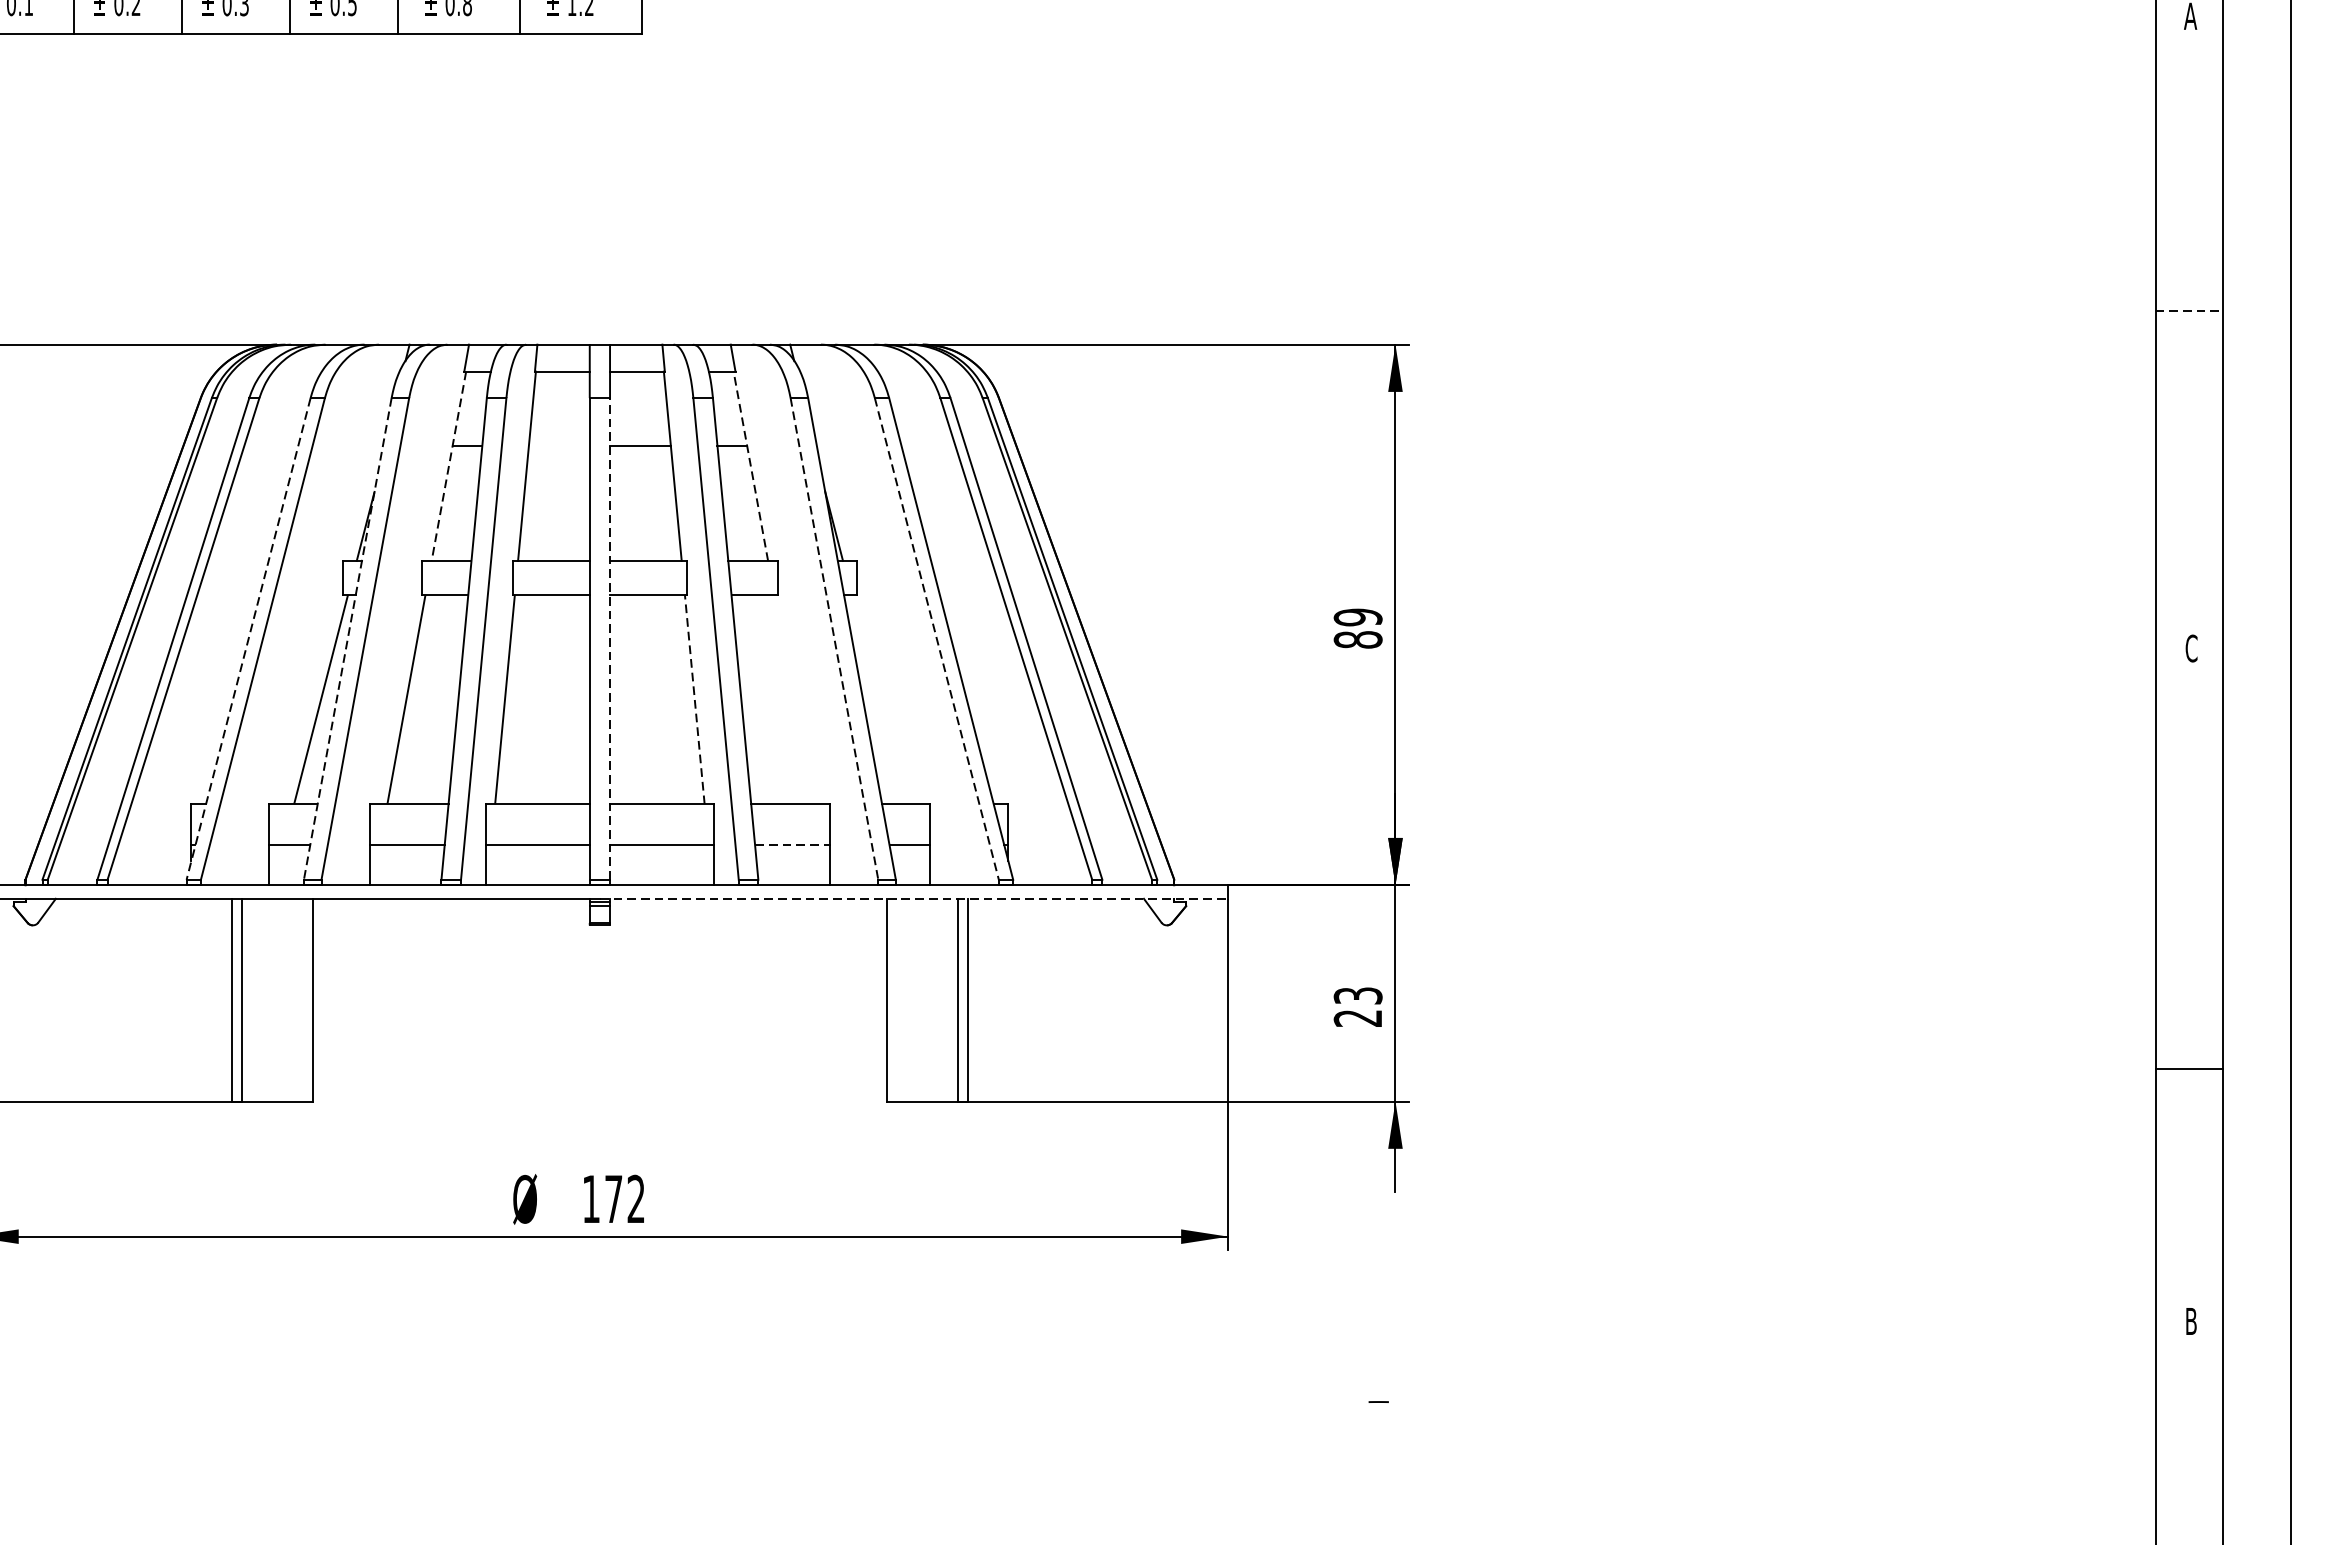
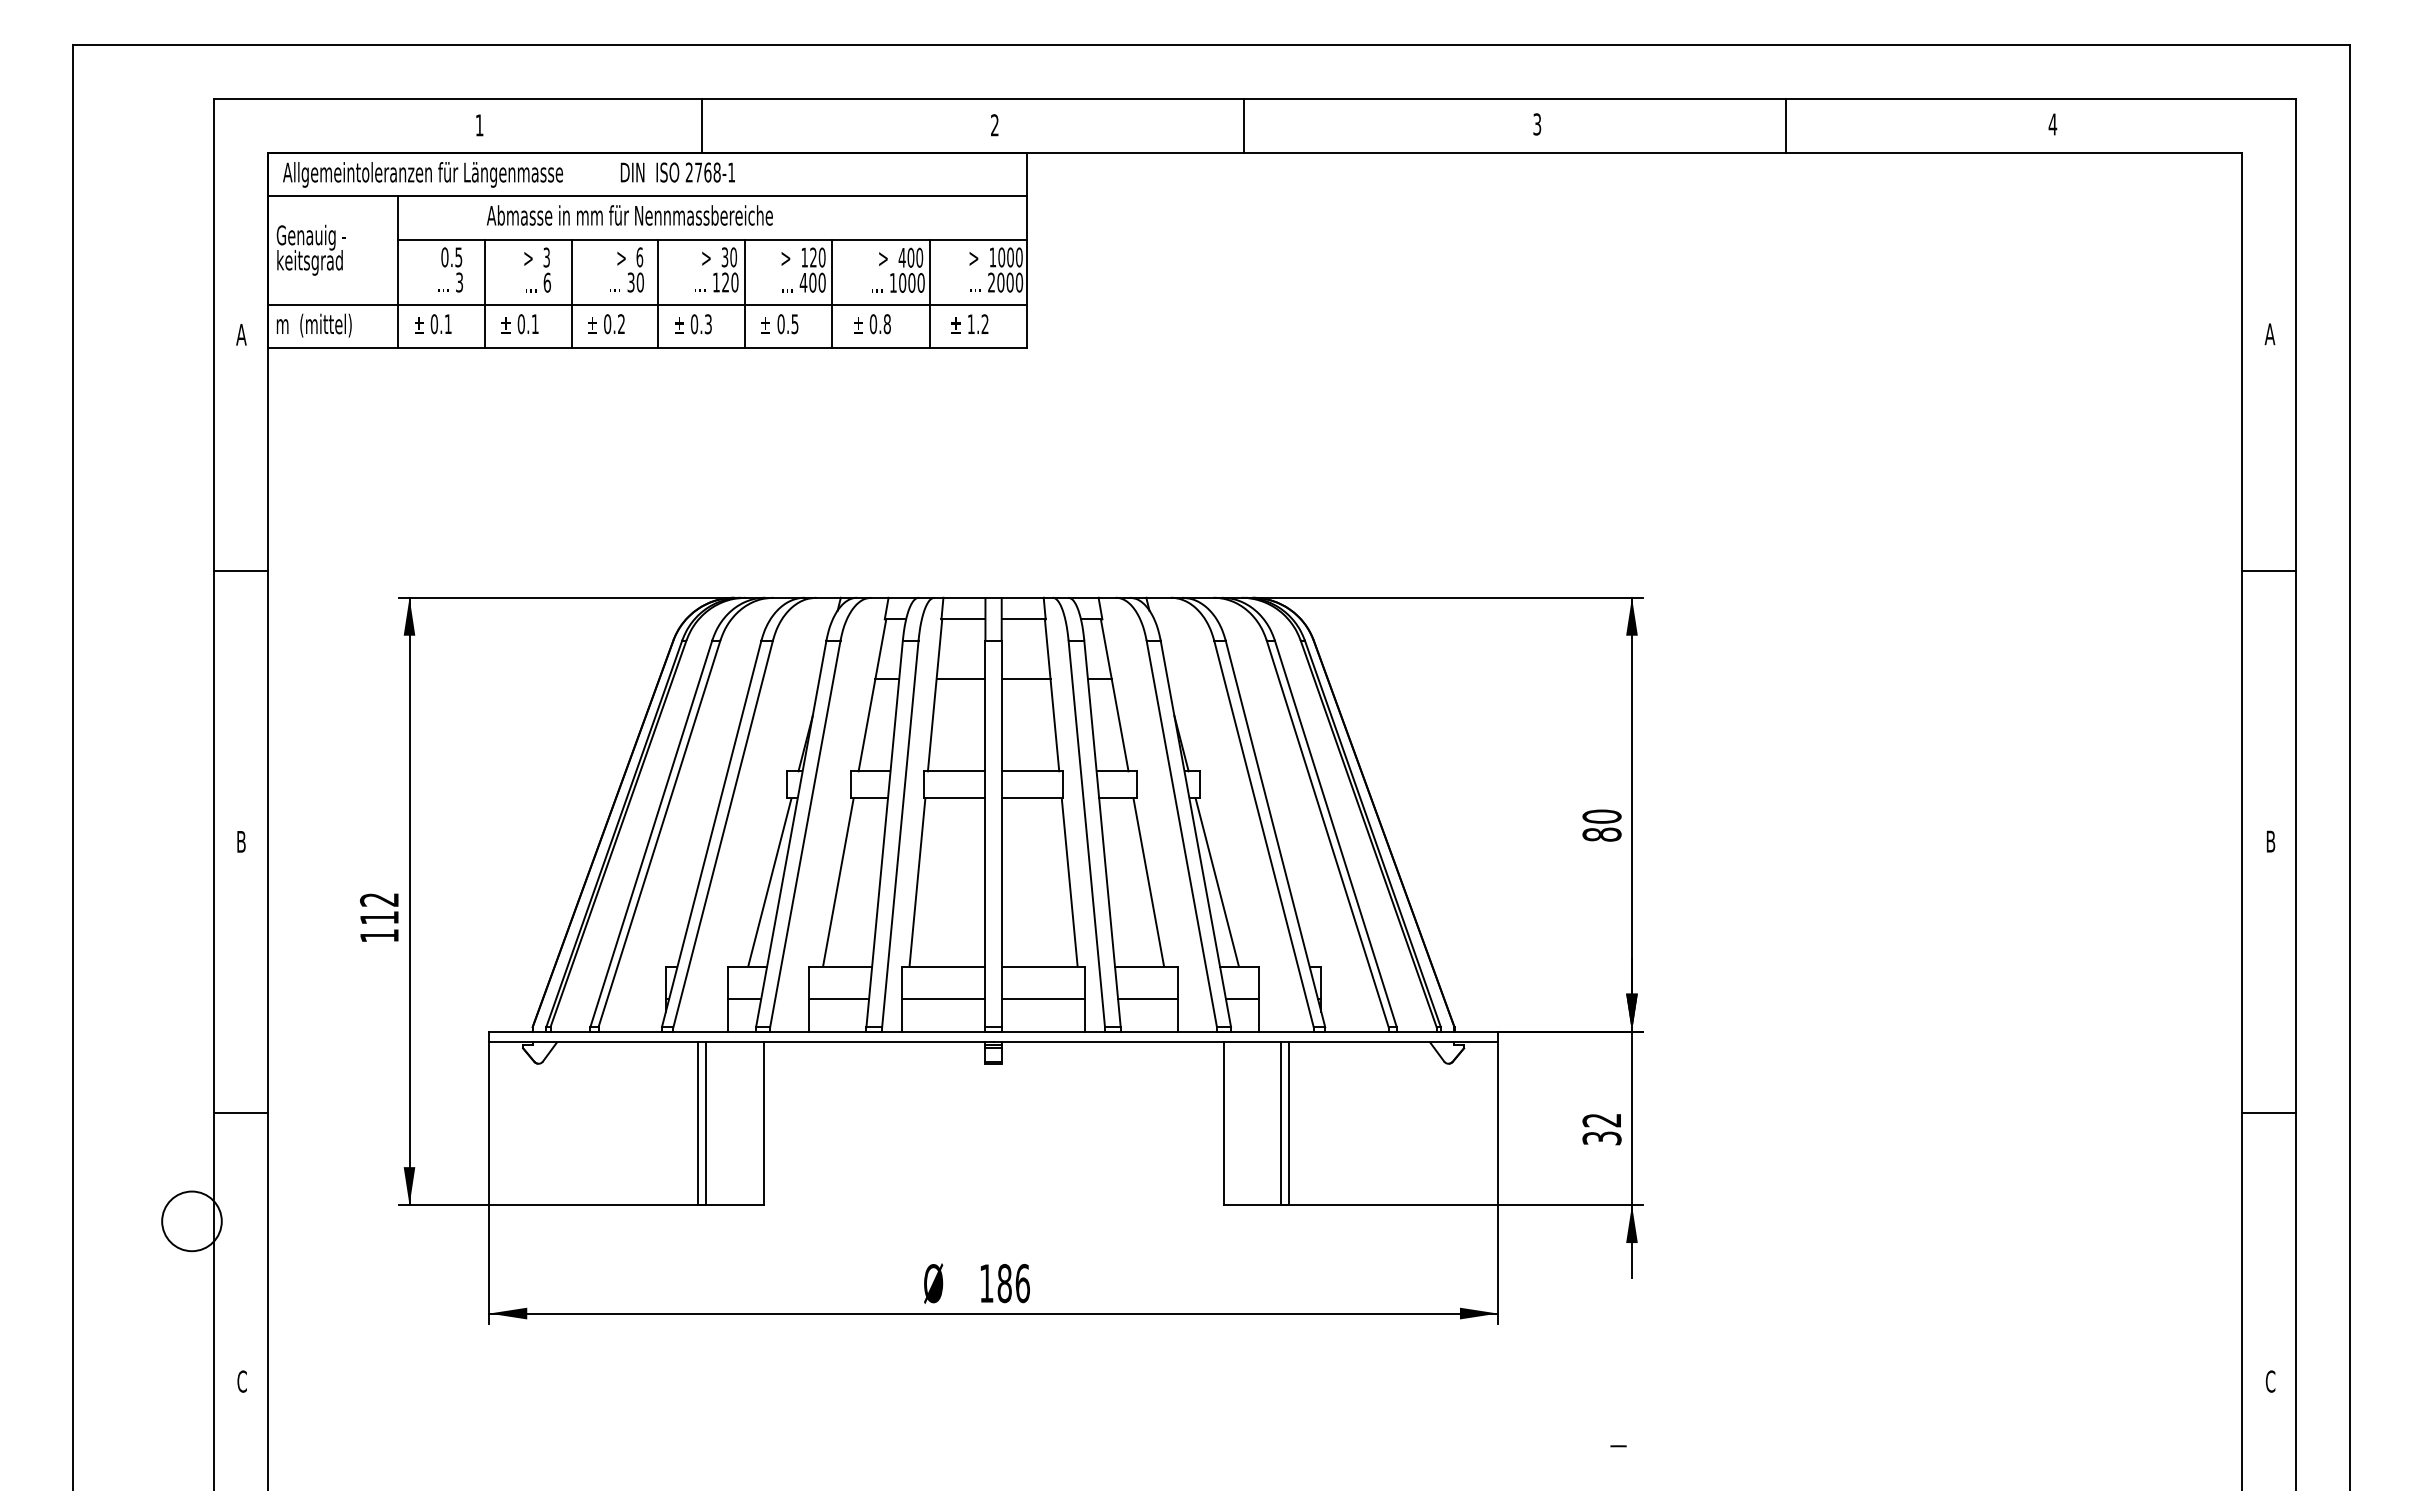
line: (2189, 310) -> (2269, 570), dashed -> solid
line: (558, 446) -> (960, 679), added
line: (750, 465) -> (1114, 694), dashed -> solid
line: (449, 466) -> (872, 695), dashed -> solid
text: (1357, 617) -> (1601, 816), 89 -> 80
line: (248, 638) -> (711, 833), dashed -> solid
line: (609, 638) -> (1001, 833), dashed -> solid
line: (936, 638) -> (1263, 833), dashed -> solid
line: (348, 639) -> (791, 834), dashed -> solid
line: (834, 639) -> (1181, 834), dashed -> solid
text: (2191, 648) -> (2270, 841), C -> B
line: (694, 698) -> (1069, 881), dashed -> solid
line: (792, 699) -> (1148, 882), added
line: (877, 699) -> (1216, 882), added
line: (792, 845) -> (1148, 999), dashed -> solid
line: (915, 898) -> (1246, 1042), dashed -> solid
text: (1357, 1007) -> (1601, 1129), 23 -> 32
line: (2188, 1068) -> (2268, 1112), moved
text: (624, 1199) -> (1013, 1283), 172 -> 186
text: (2191, 1321) -> (2270, 1381), B -> C

